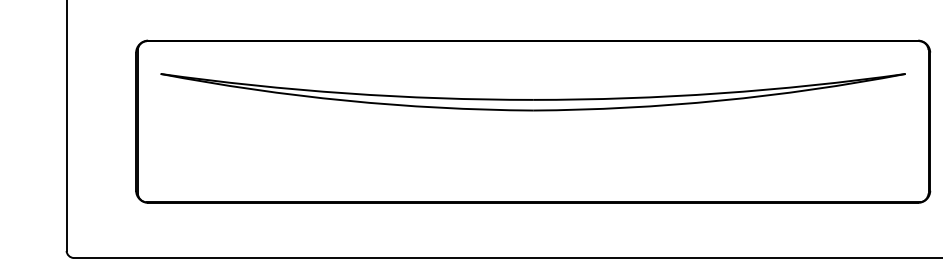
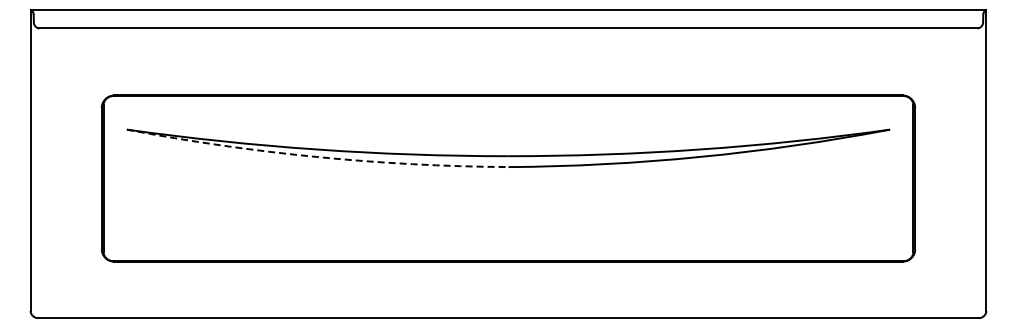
arc: (345, 100) -> (316, 156), solid -> dashed

